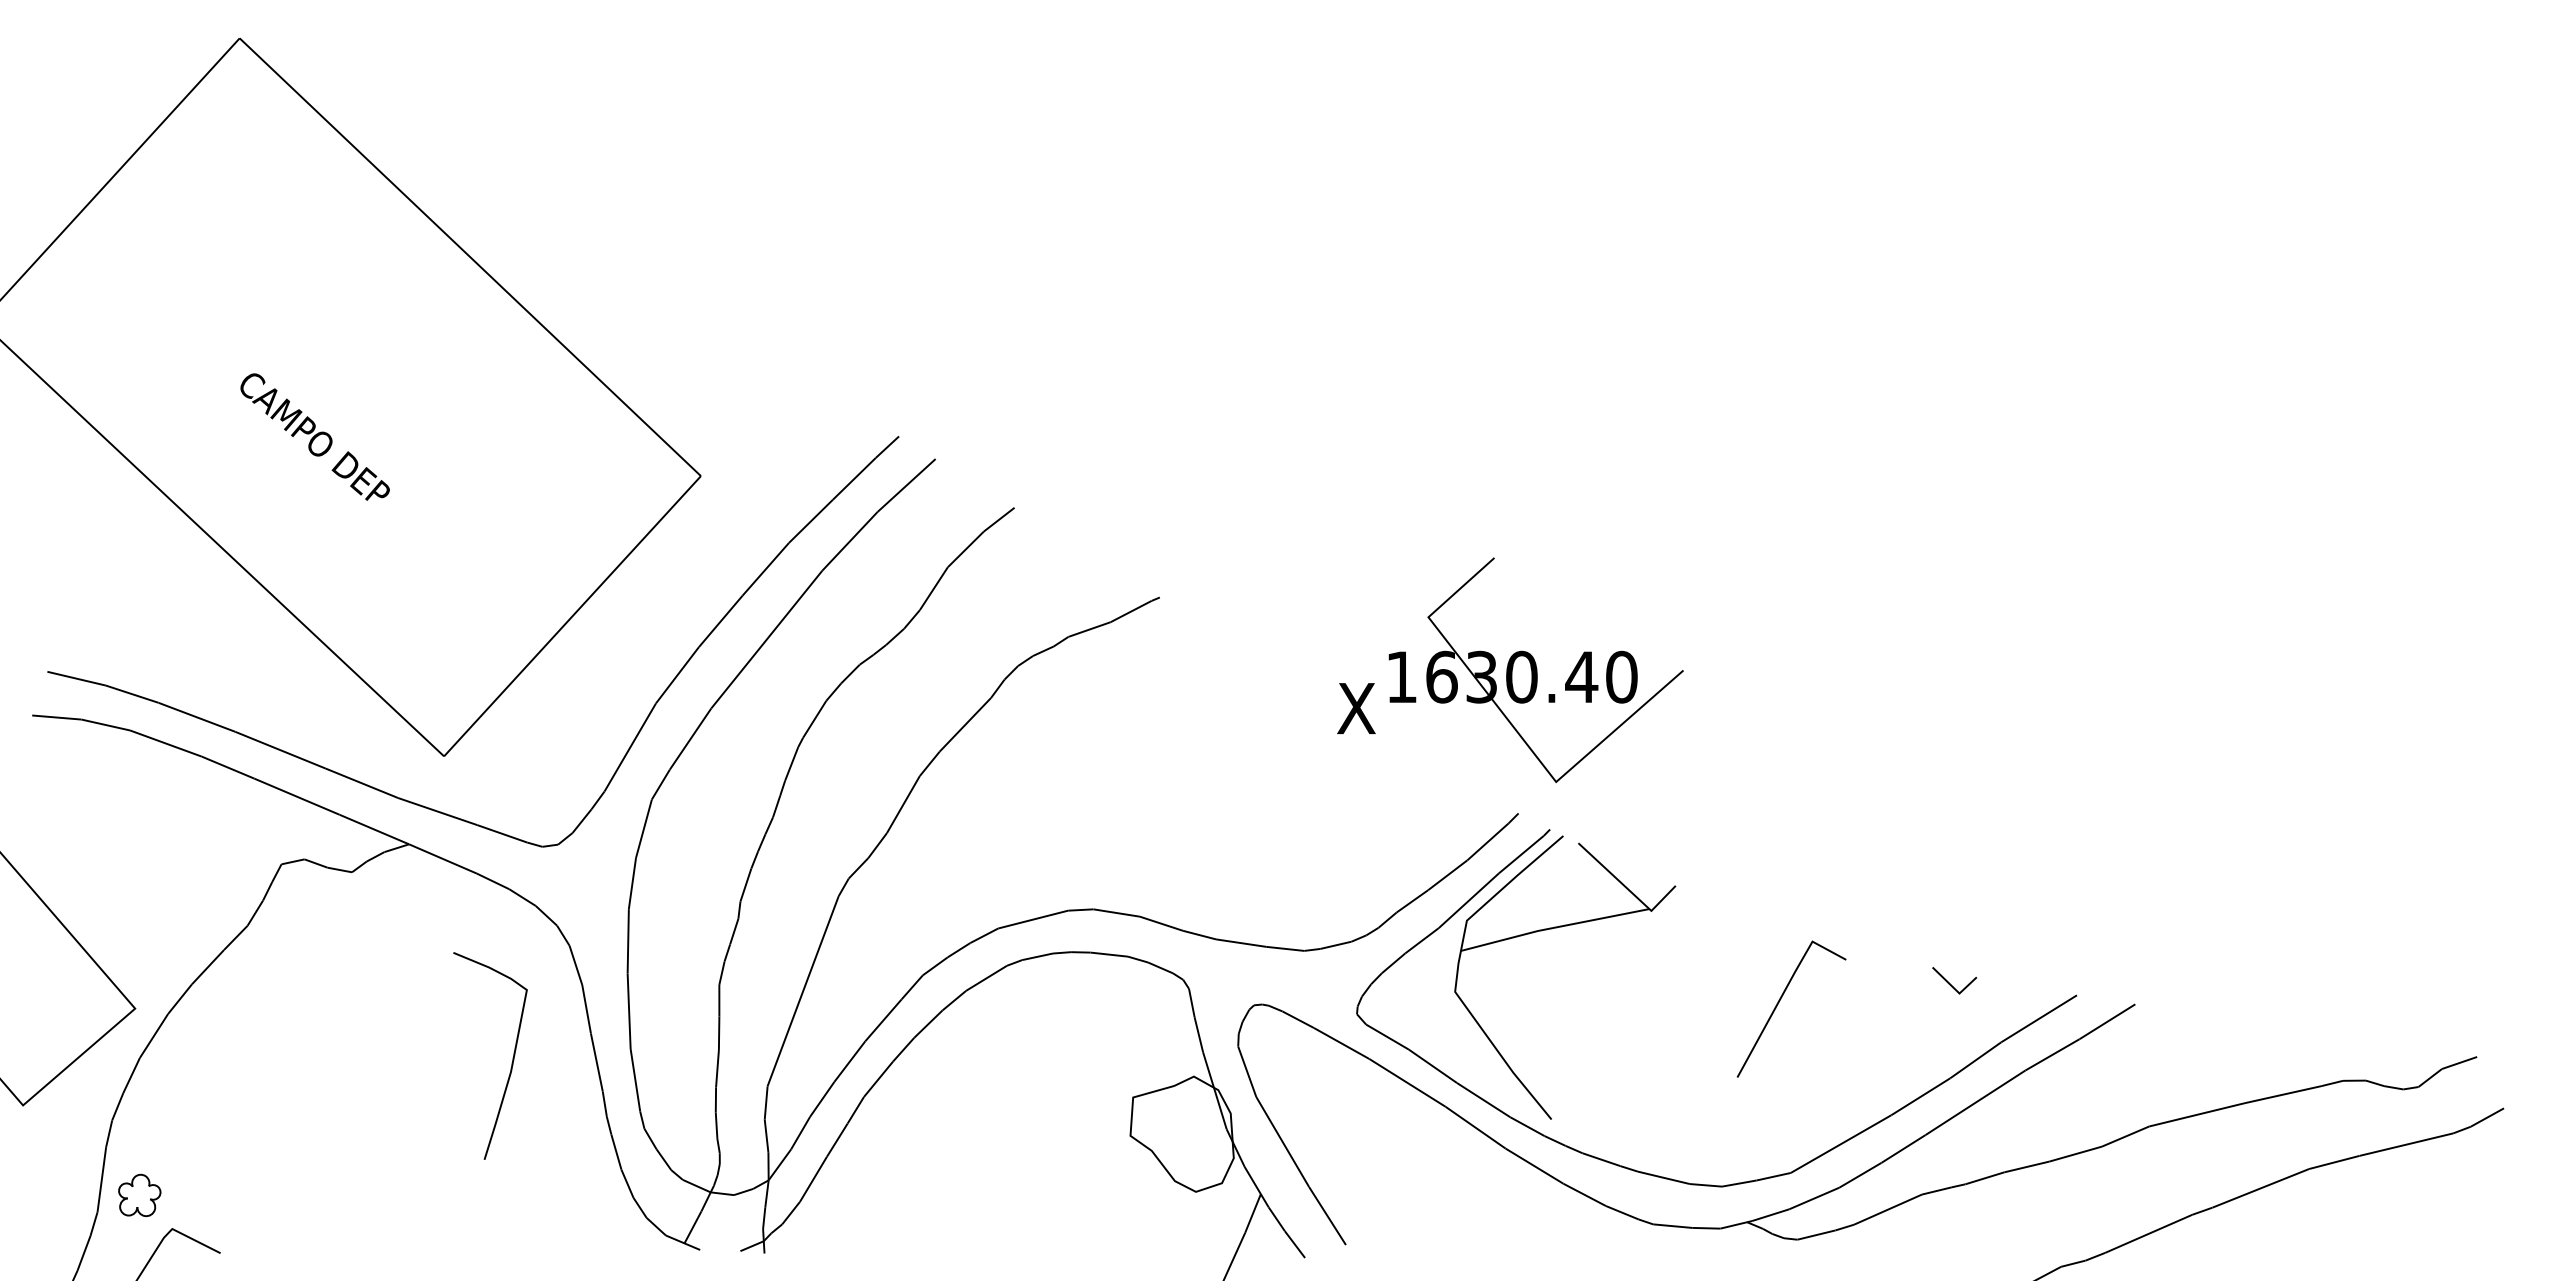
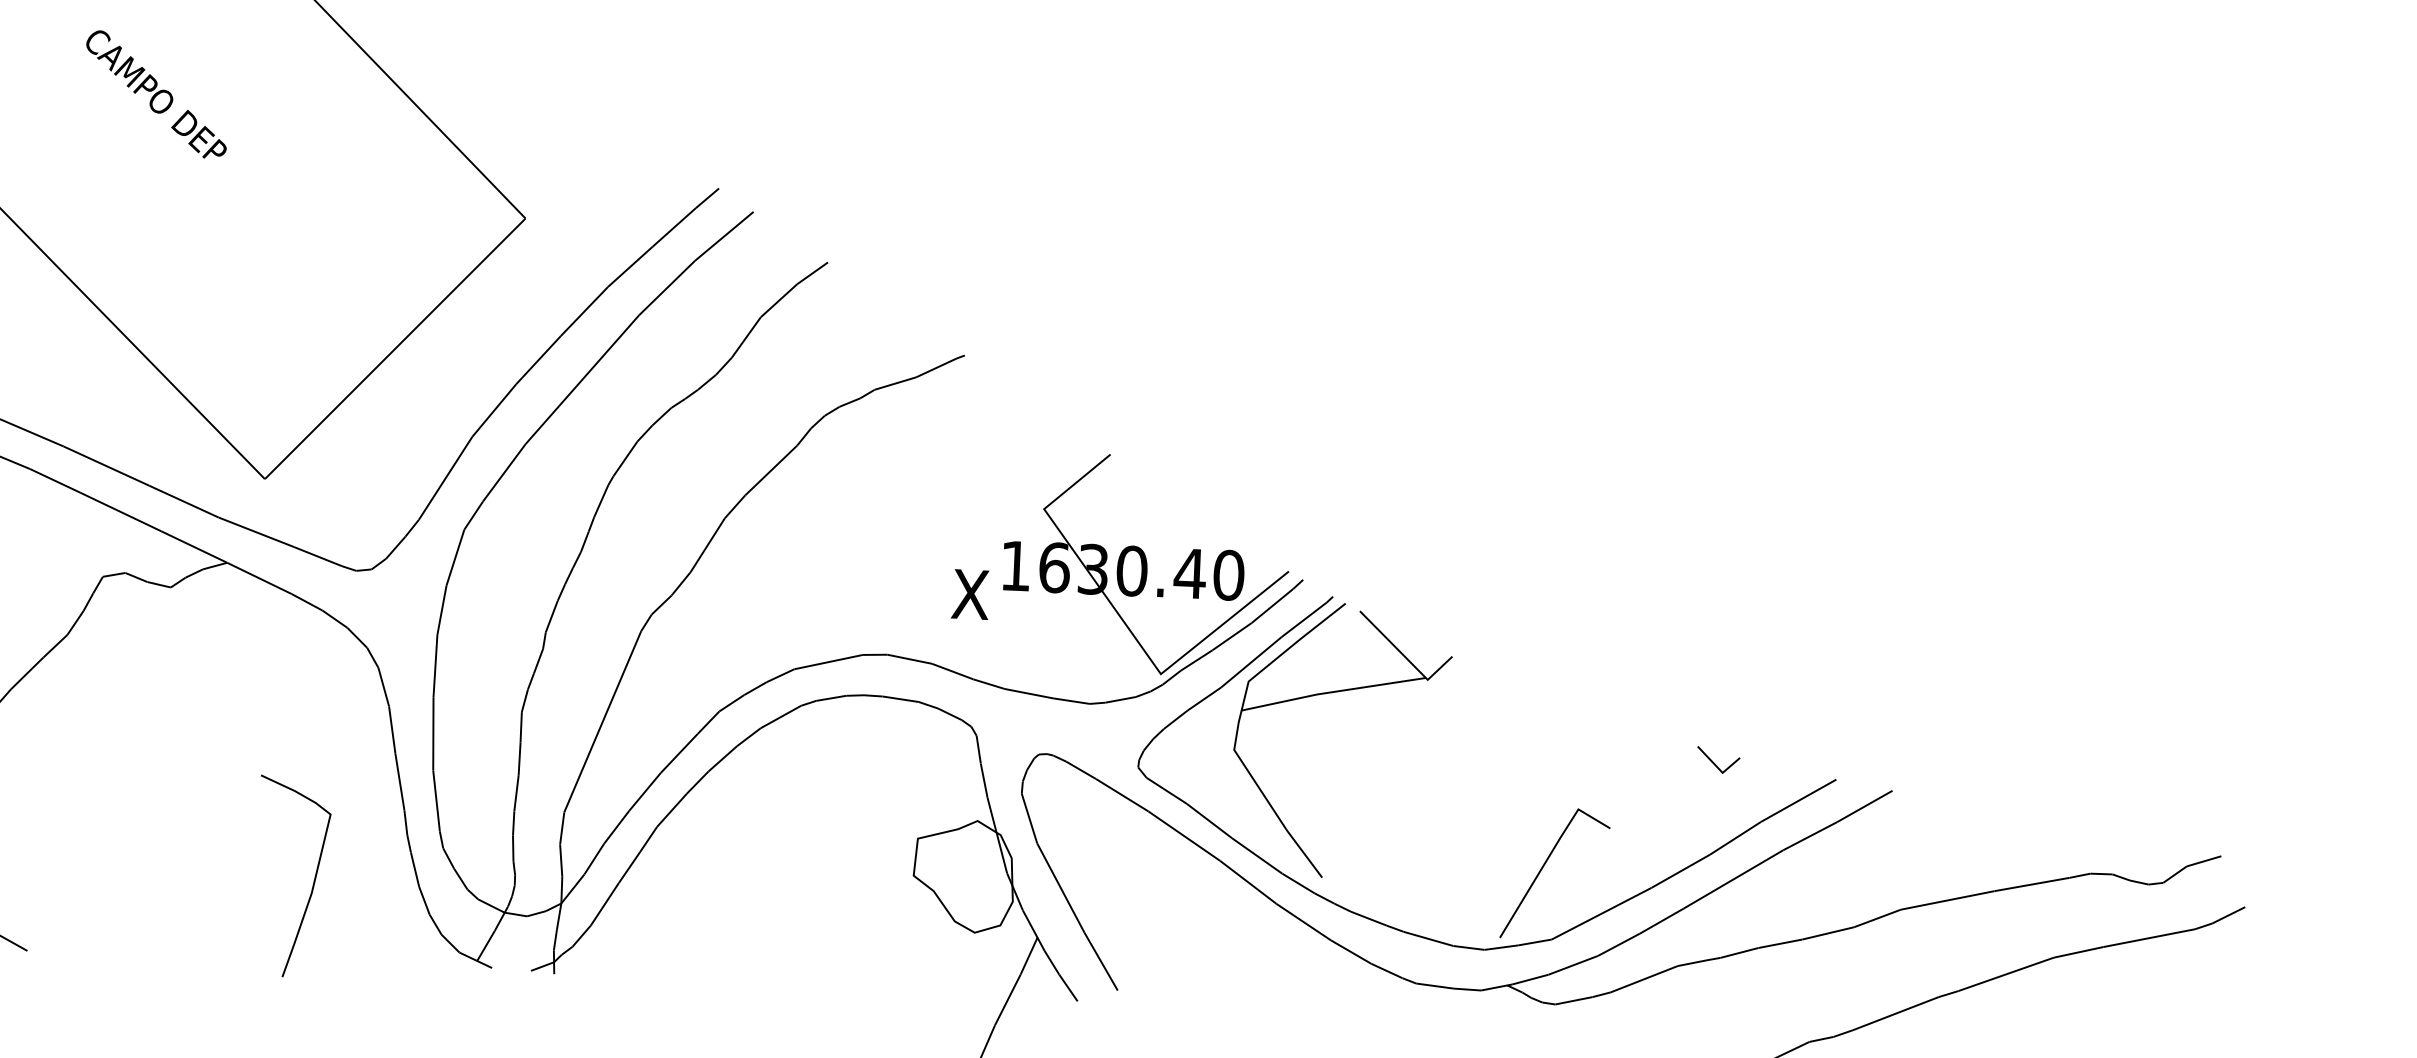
text: (314, 436) -> (155, 94), moved
part: (1510, 670) -> (1121, 564), moved
line: (1779, 1002) -> (1543, 866), moved
curve: (512, 1057) -> (313, 879), moved

